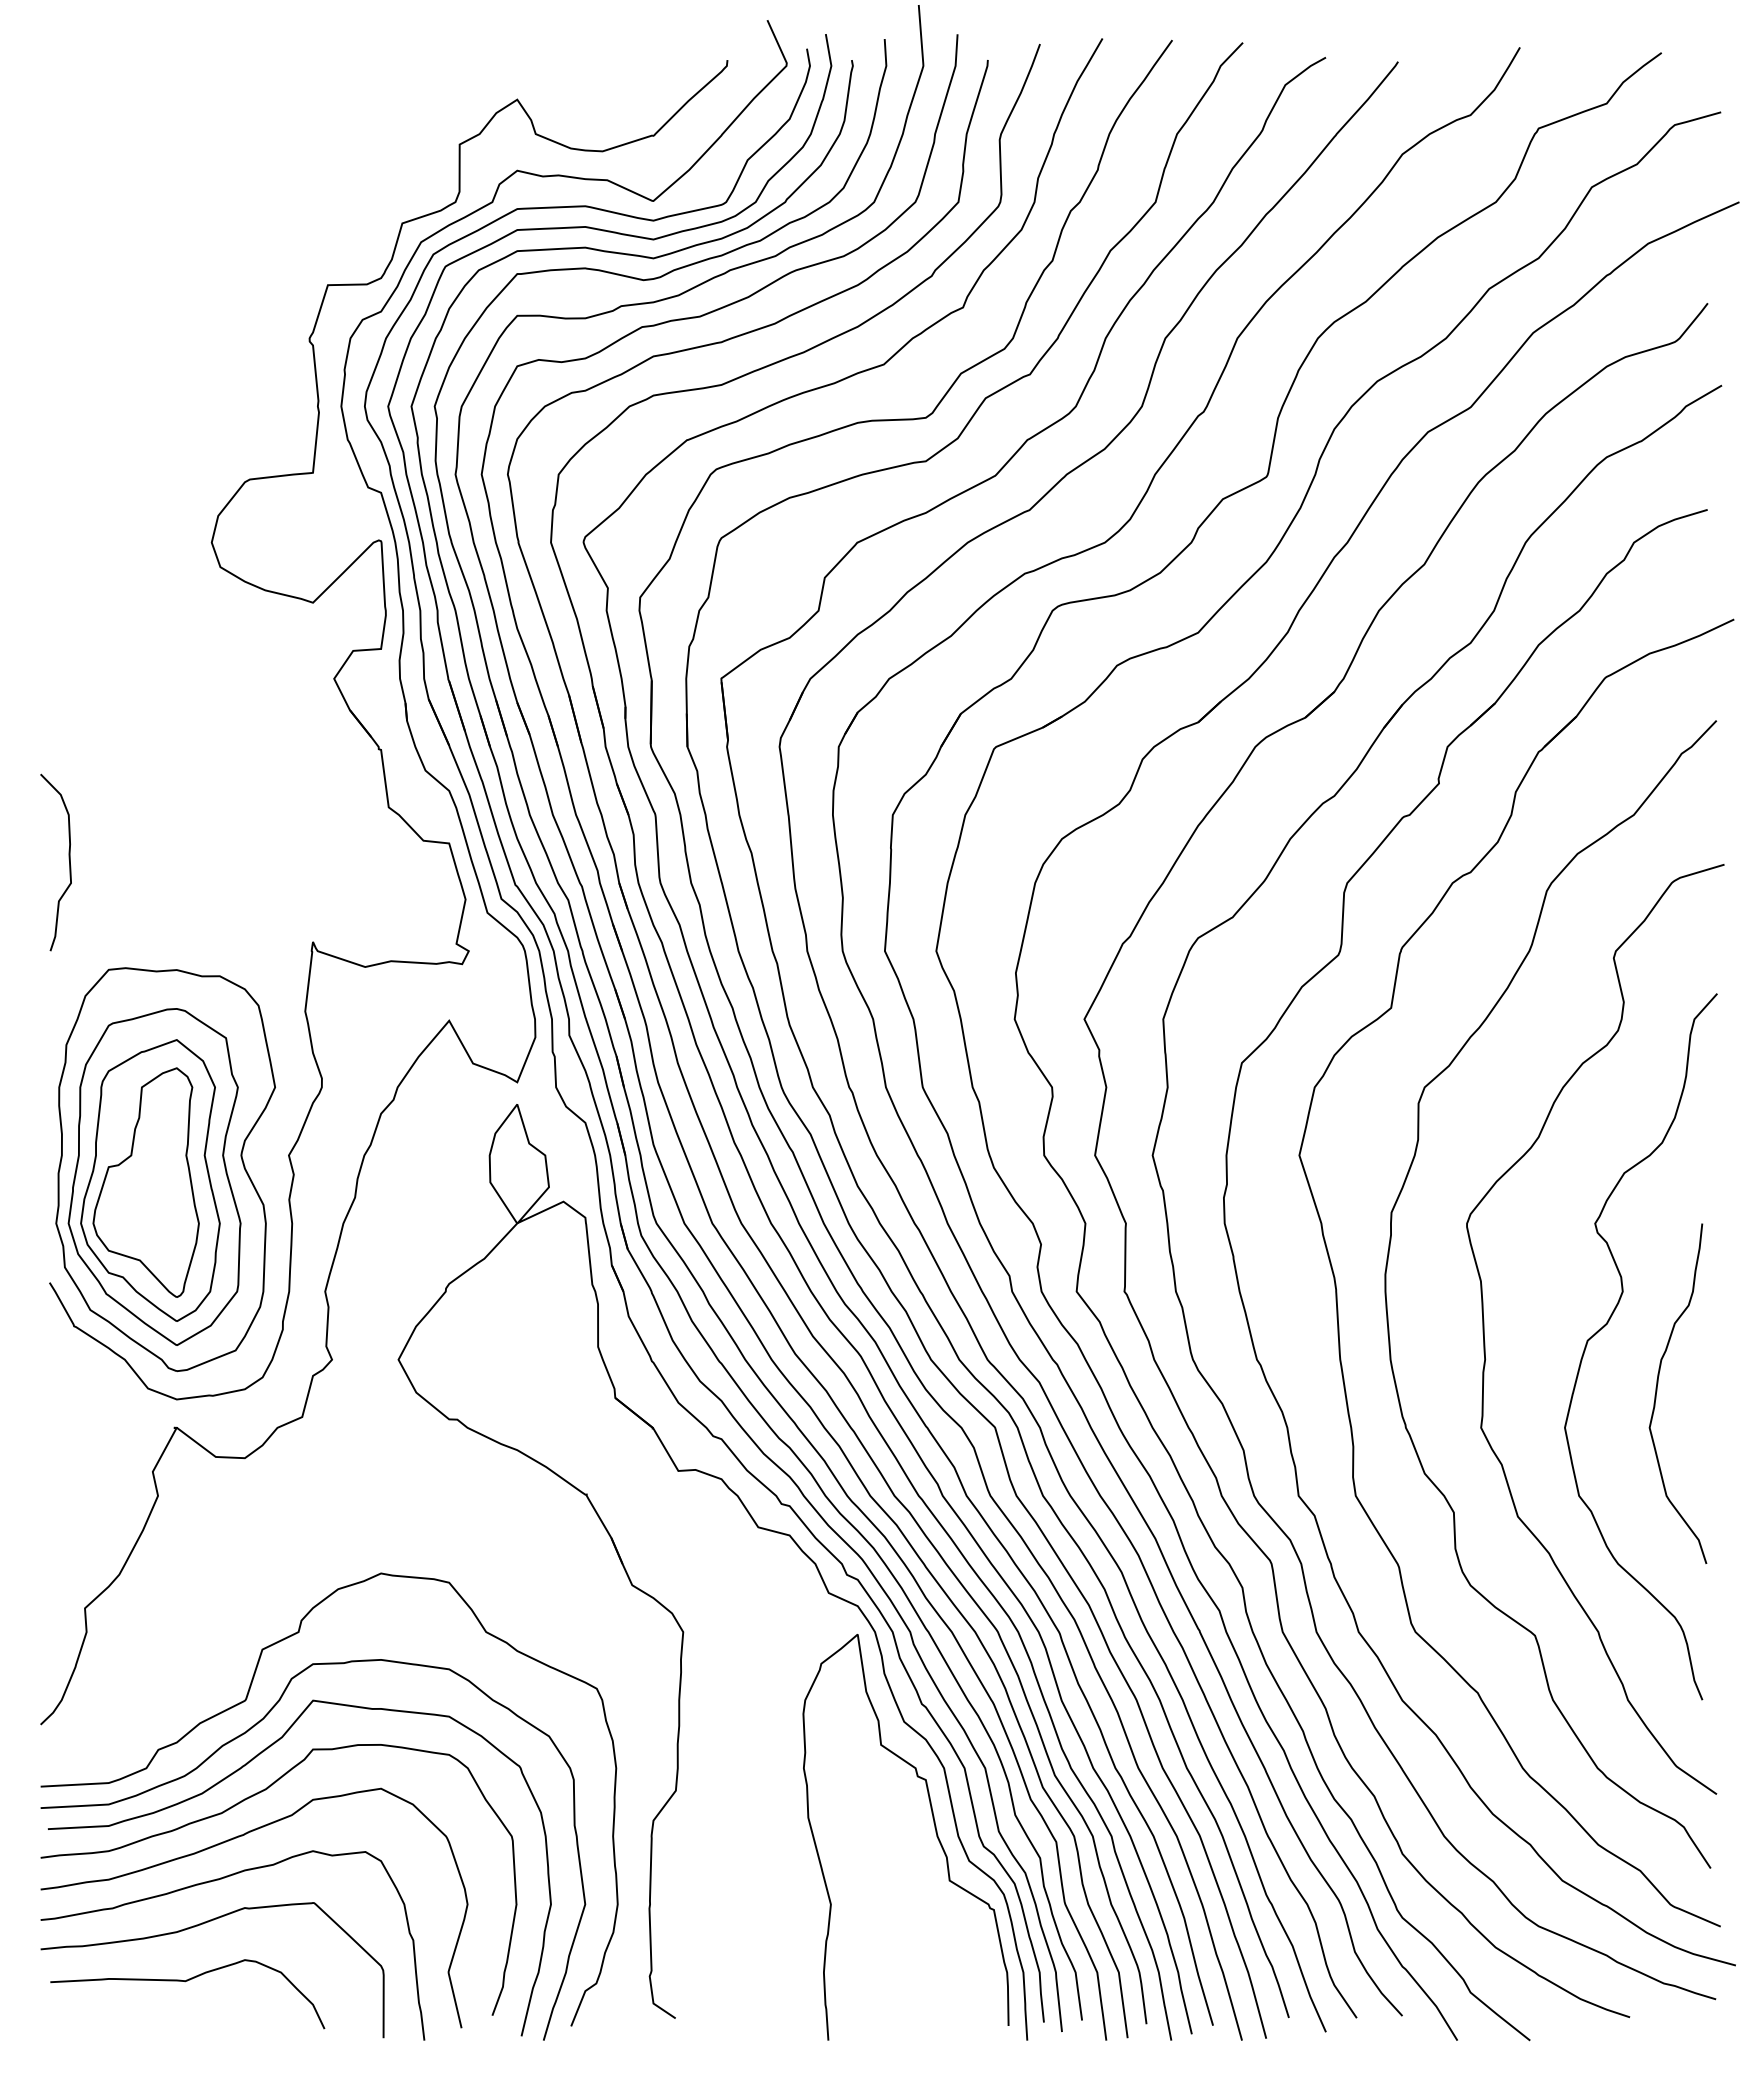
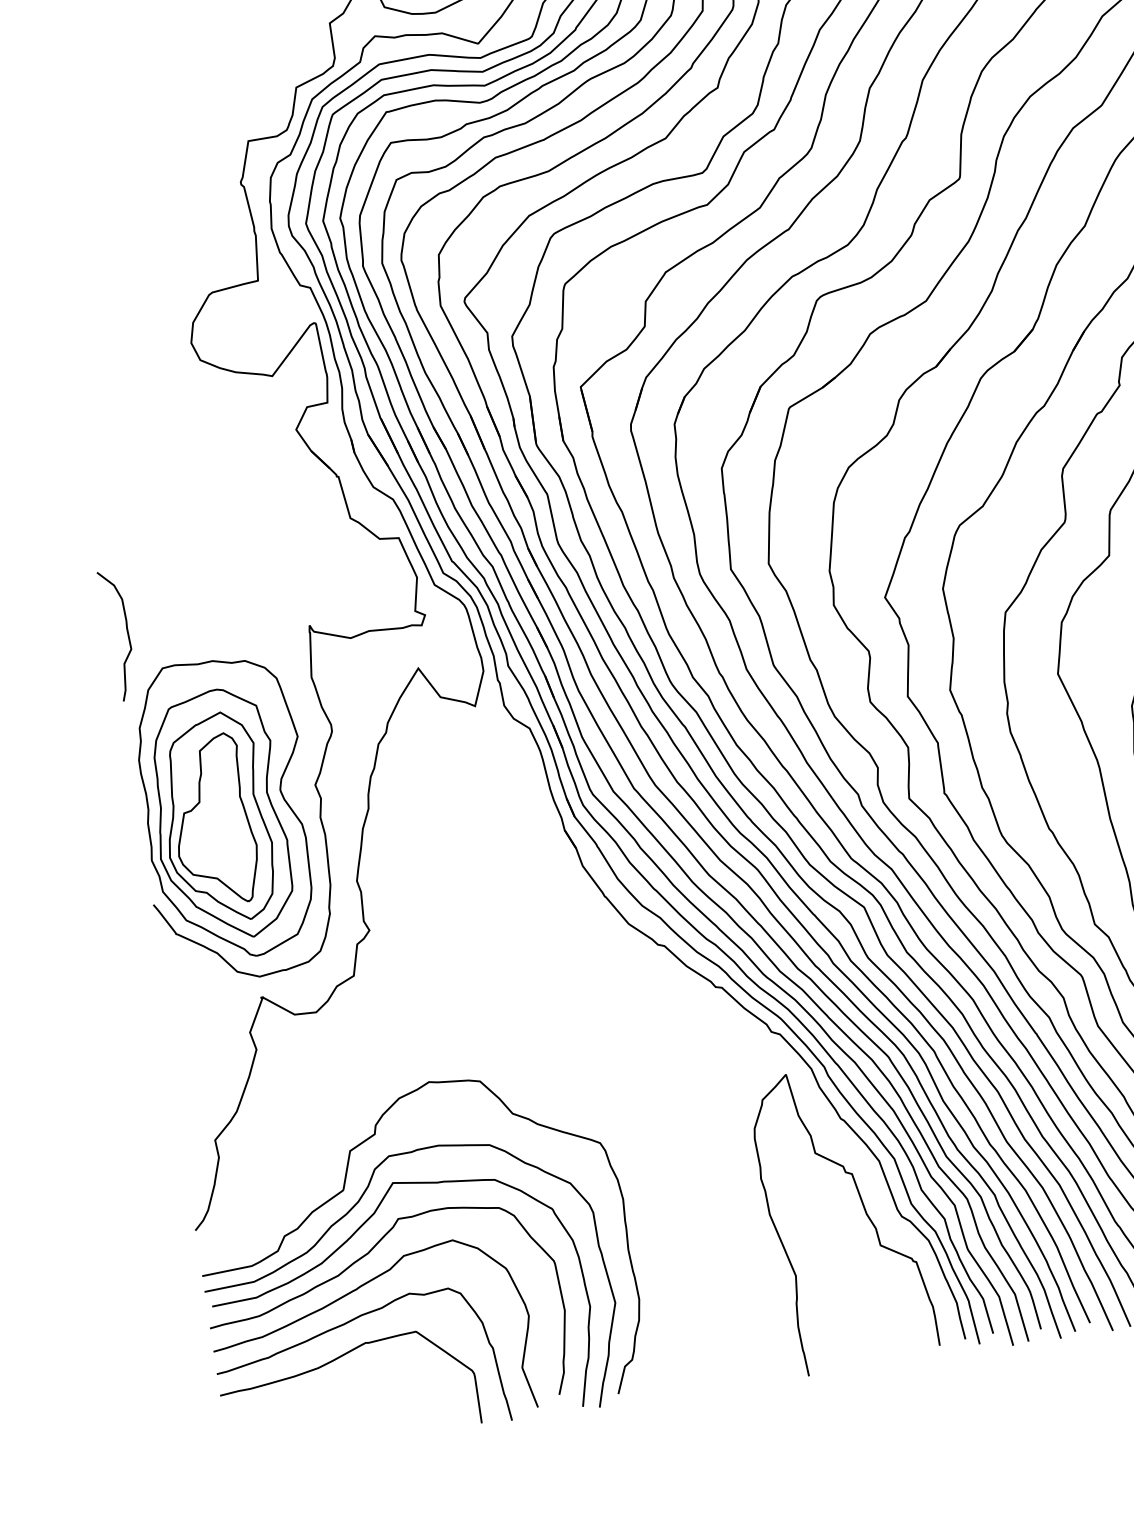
curve: (68, 859) -> (126, 632), moved
part: (672, 1612) -> (647, 1078), removed
curve: (185, 1982) -> (330, 1404), removed

